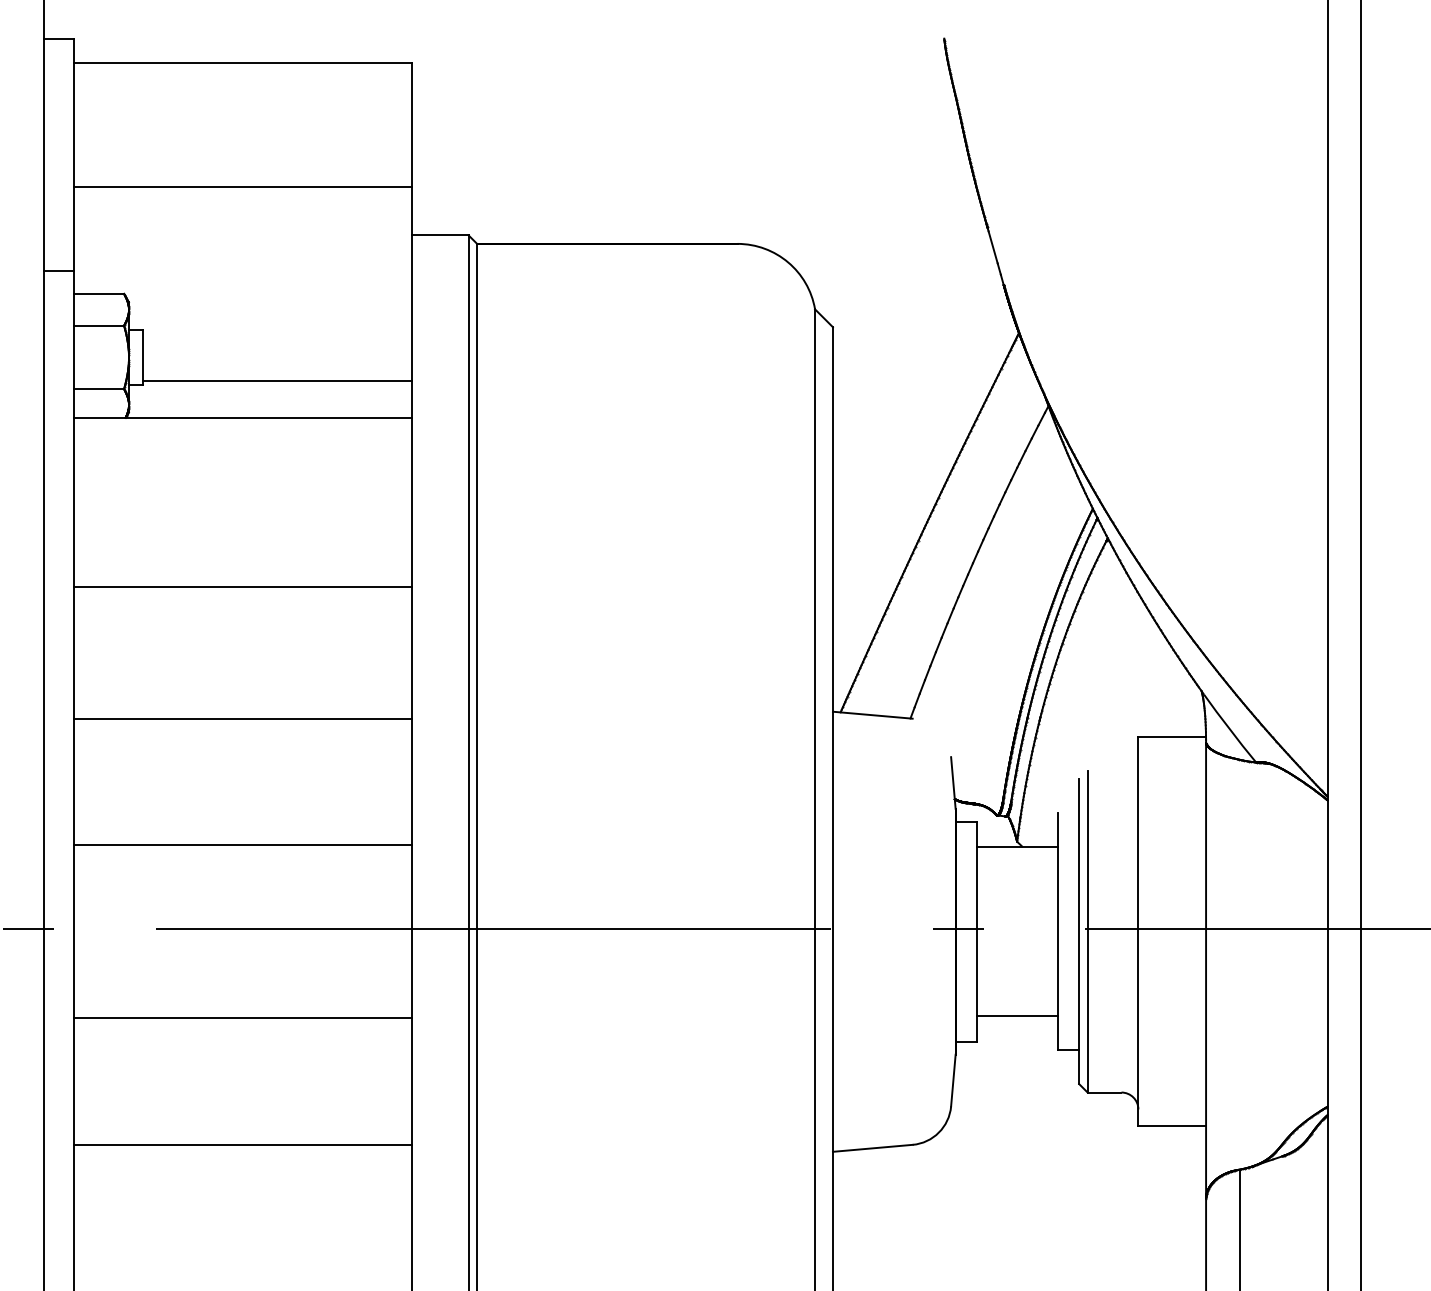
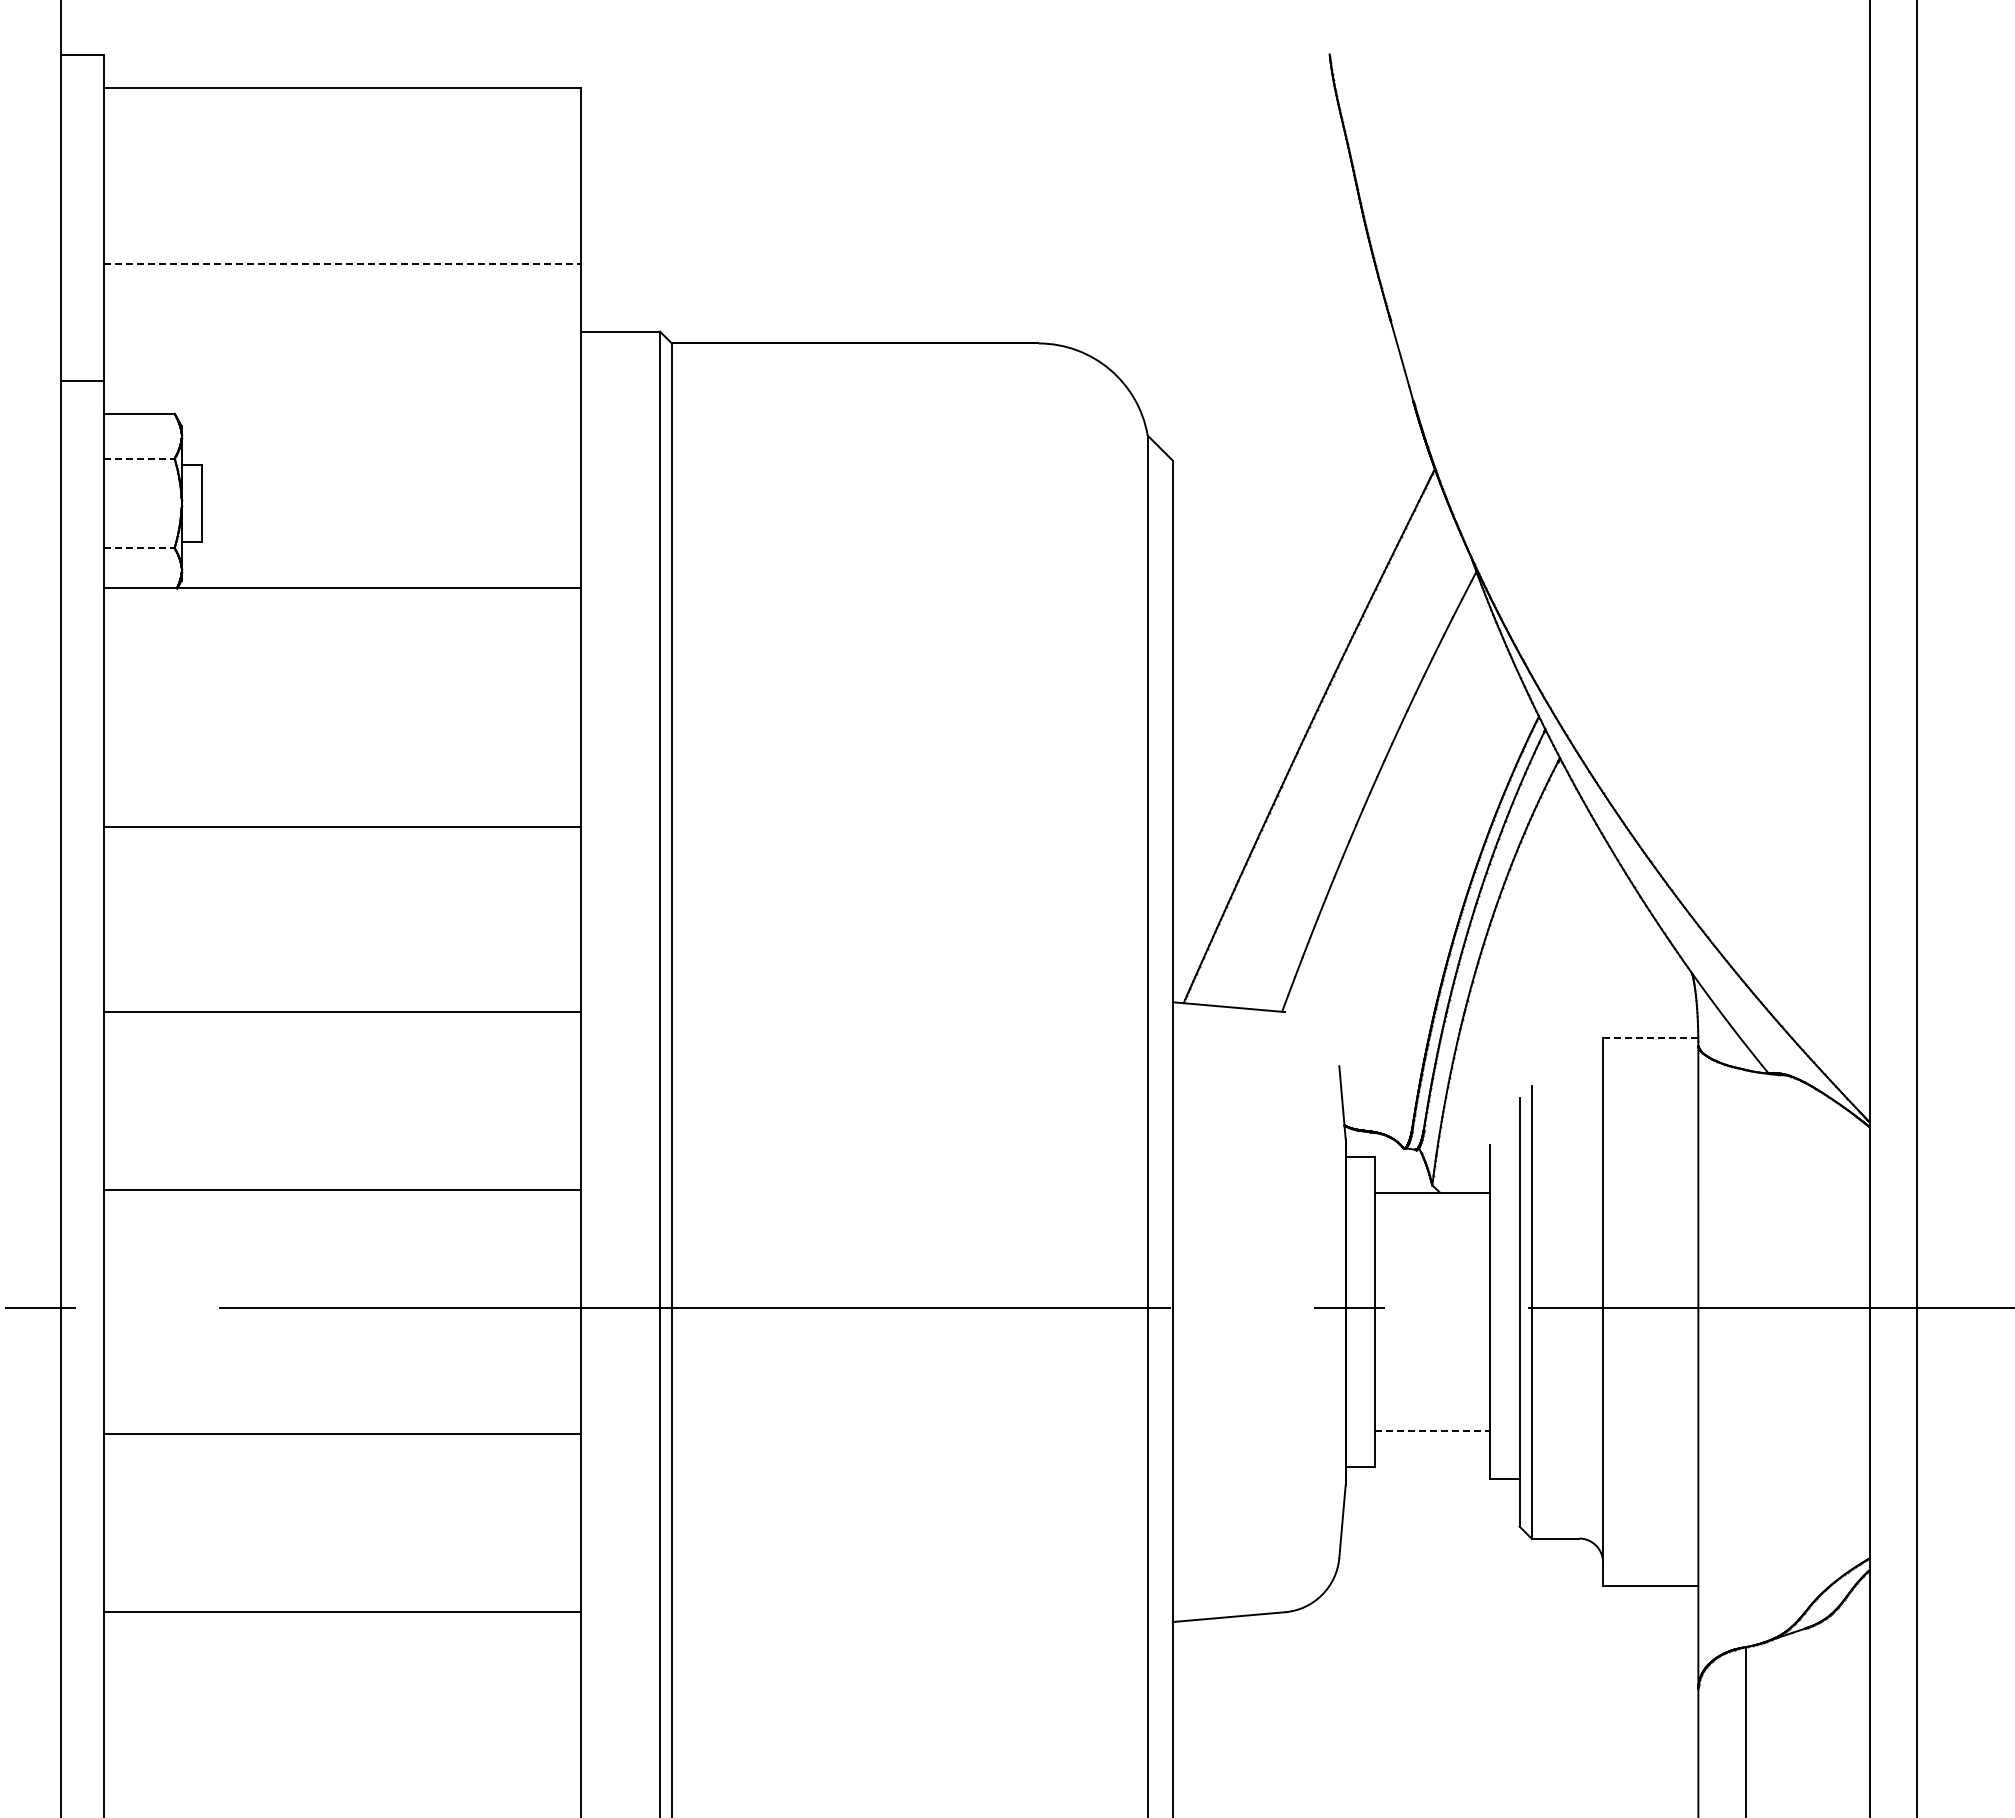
line: (243, 187) -> (342, 264), solid -> dashed
line: (99, 325) -> (139, 458), solid -> dashed
line: (277, 380) -> (390, 536), removed
line: (99, 389) -> (139, 548), solid -> dashed
line: (1172, 737) -> (1650, 1038), solid -> dashed
line: (1018, 1016) -> (1433, 1431), solid -> dashed

